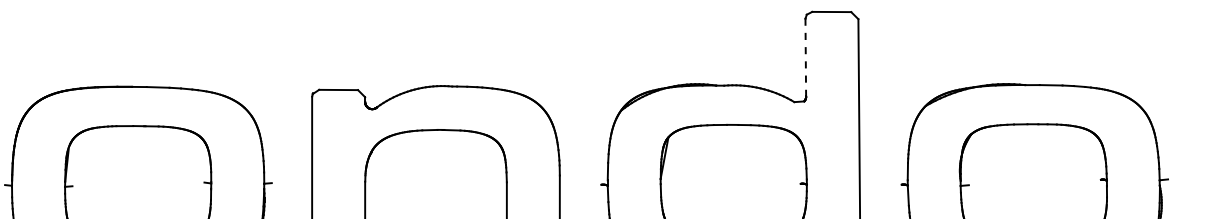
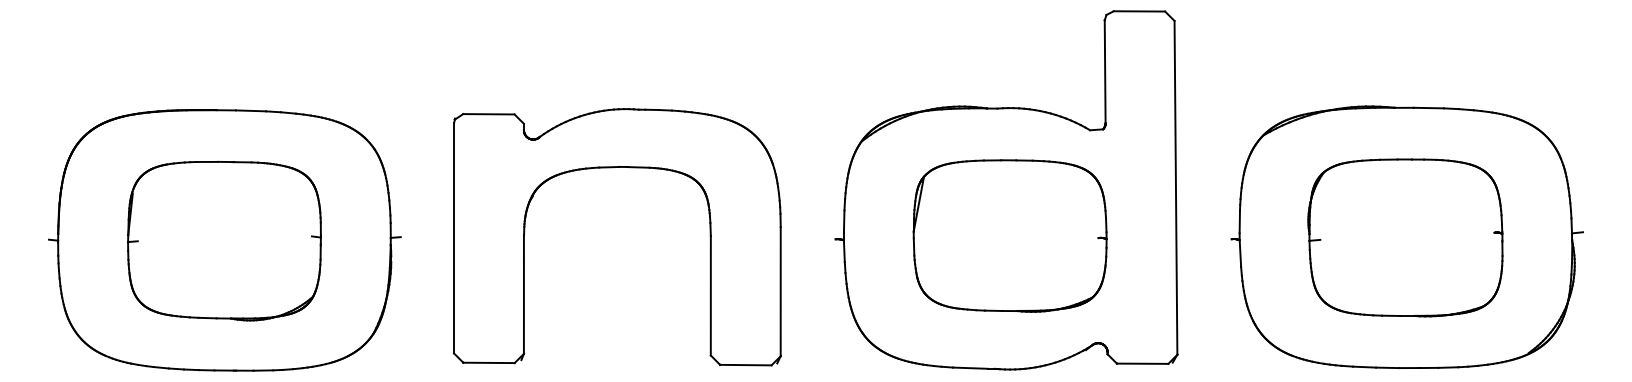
line: (806, 58) -> (1105, 72), dashed -> solid

